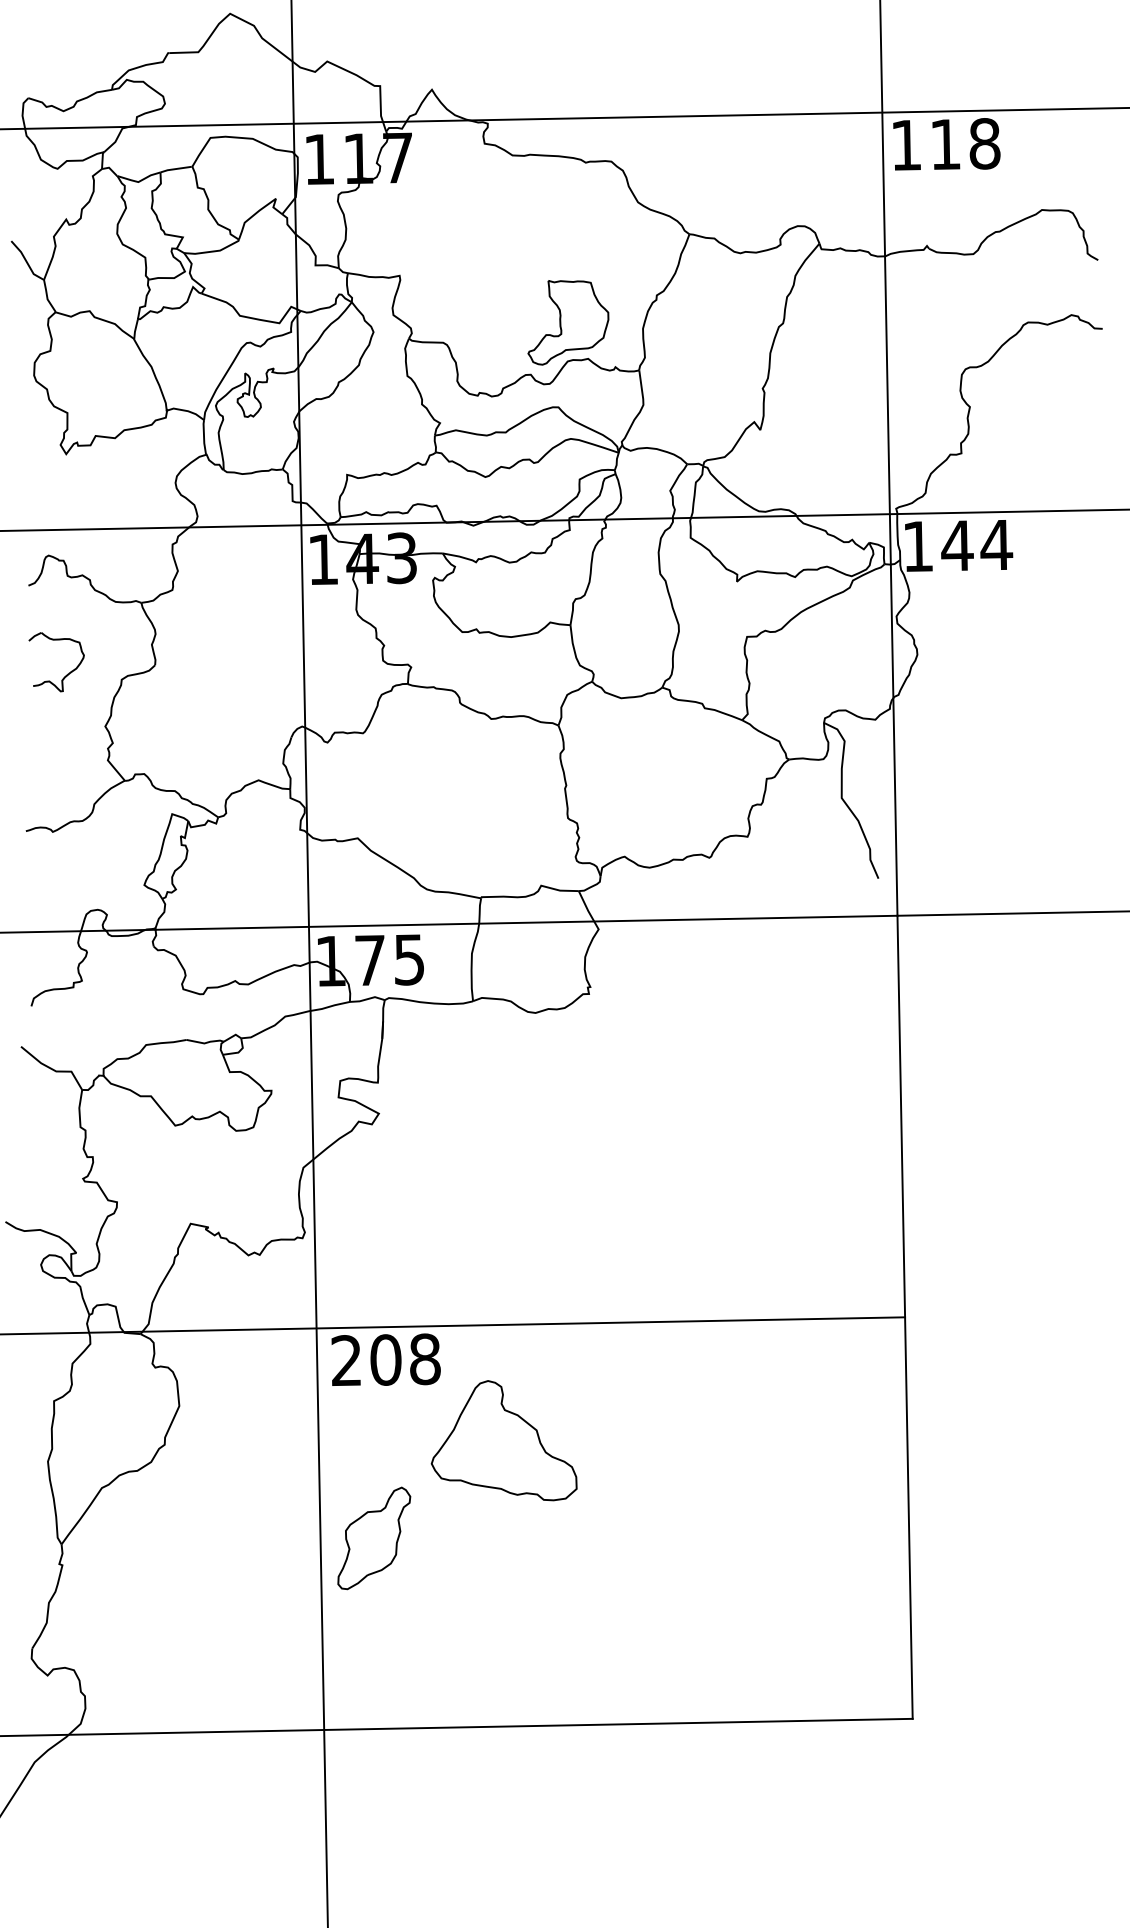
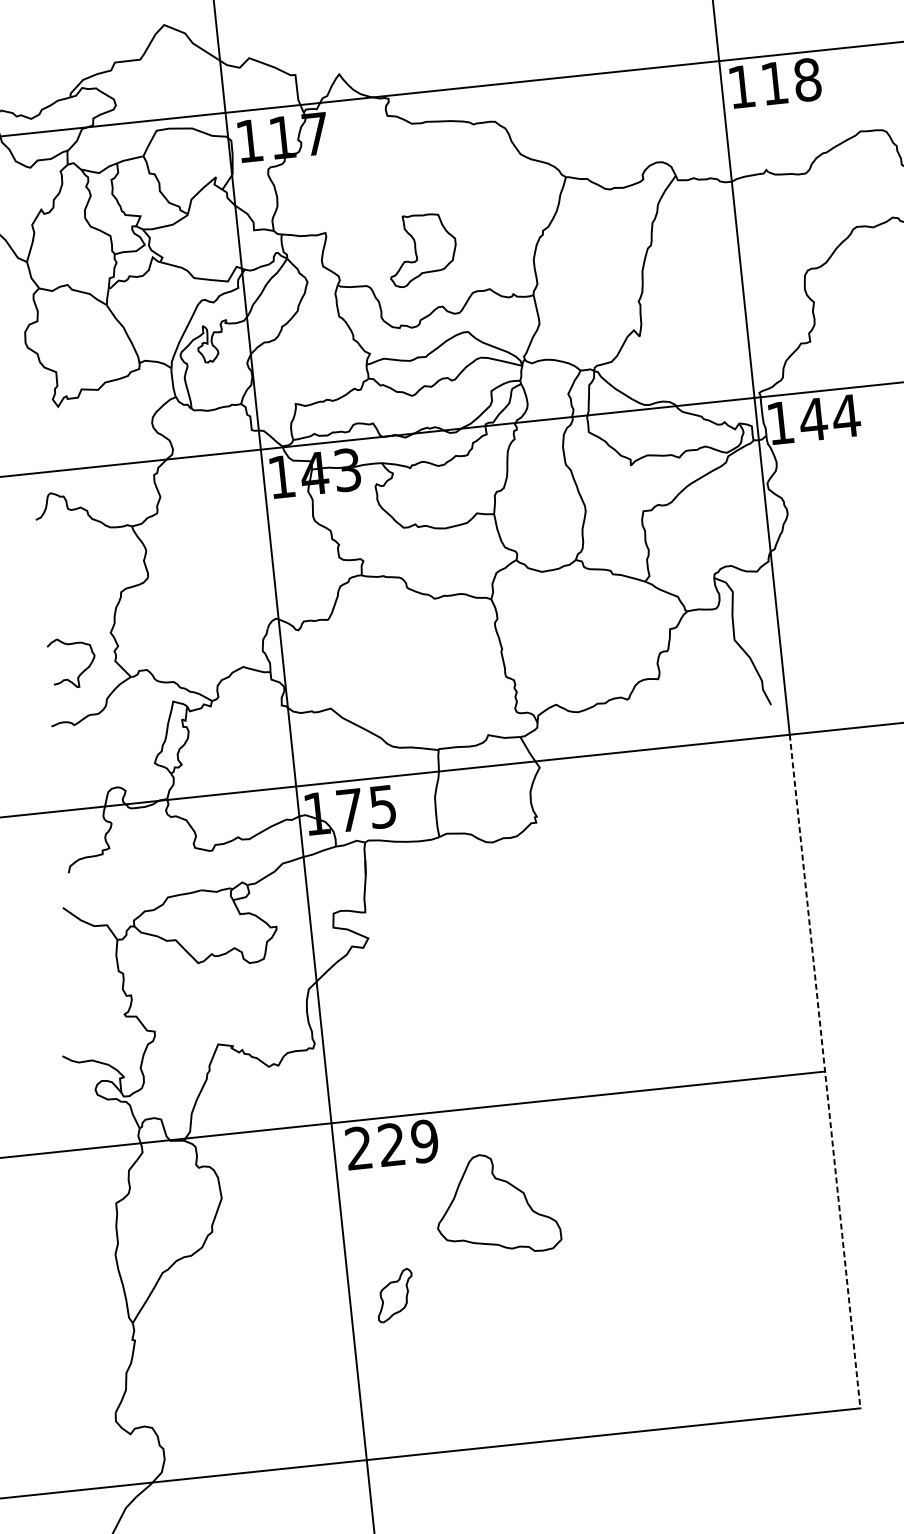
part: (568, 322) -> (422, 249), moved
part: (67, 673) -> (81, 671), moved
line: (905, 1317) -> (825, 1071), solid -> dashed
text: (405, 1359) -> (408, 1142), 208 -> 229
part: (374, 1538) -> (395, 1295), size x0.6

